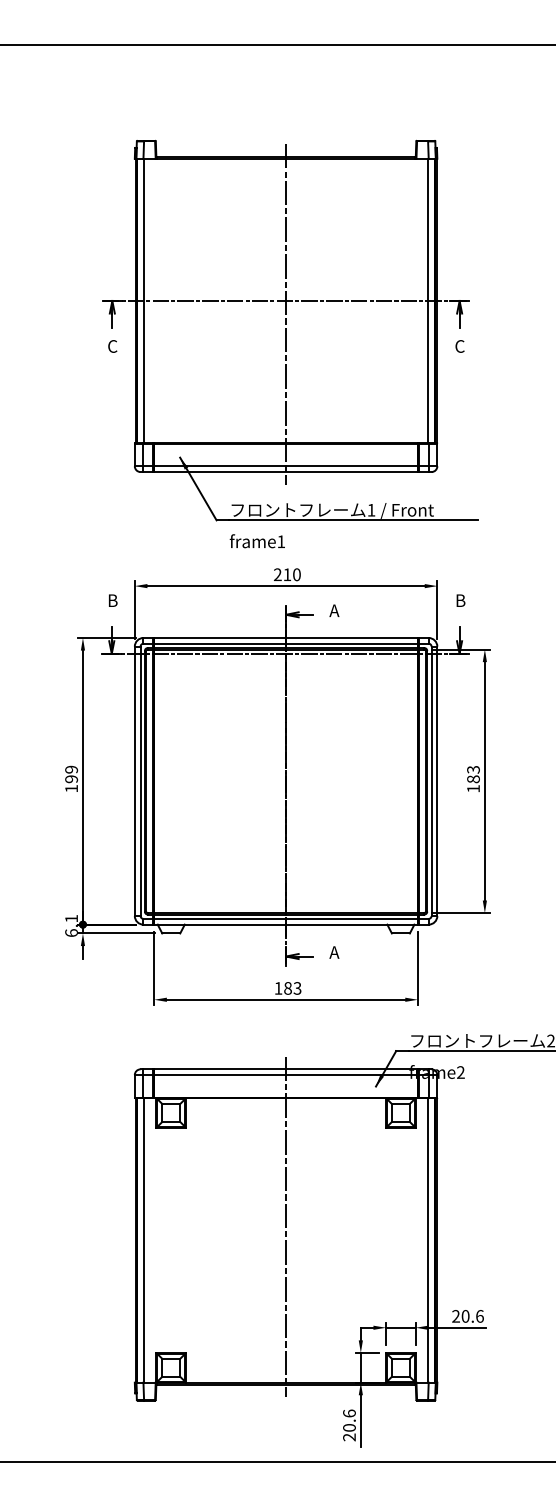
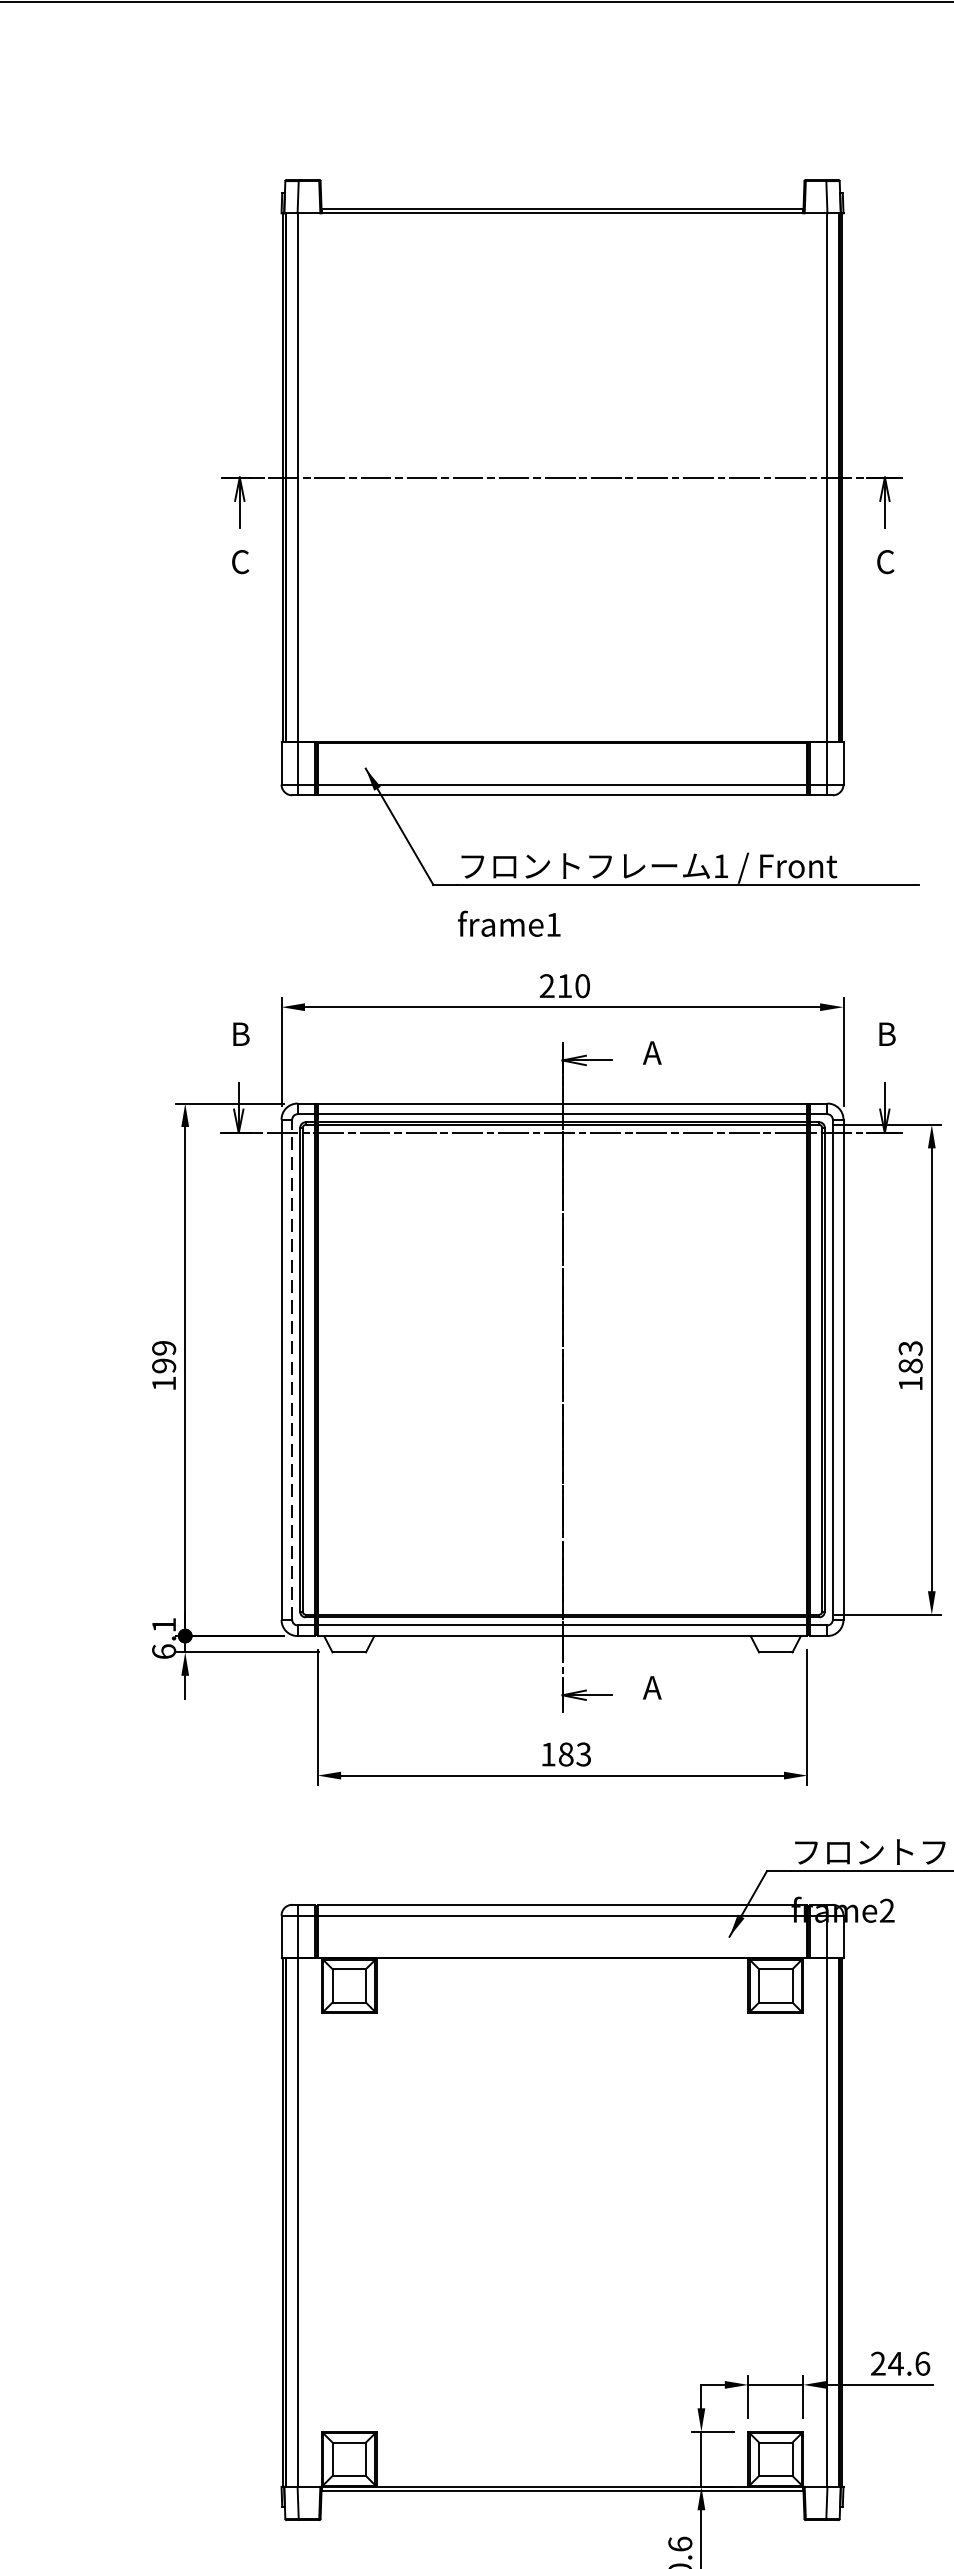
line: (286, 313) -> (563, 500), removed
line: (140, 781) -> (292, 1370), solid -> dashed
line: (286, 1226) -> (563, 2196), removed
text: (465, 1316) -> (895, 2363), 20.6 -> 24.6

